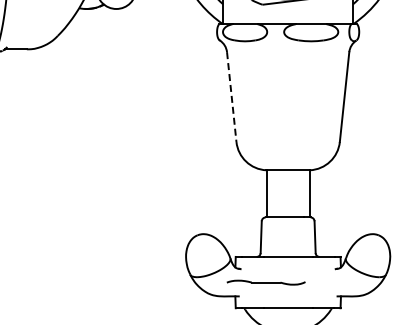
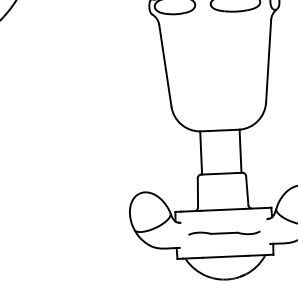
line: (231, 97) -> (165, 66), dashed -> solid
part: (265, 282) -> (223, 233), moved

